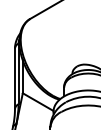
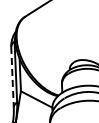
line: (14, 79) -> (12, 77), solid -> dashed

